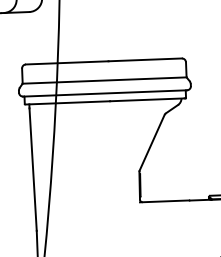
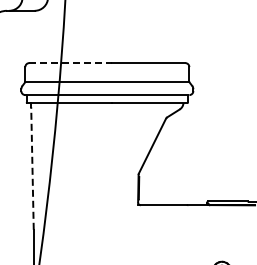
line: (68, 63) -> (71, 63), solid -> dashed
line: (33, 168) -> (32, 167), solid -> dashed

